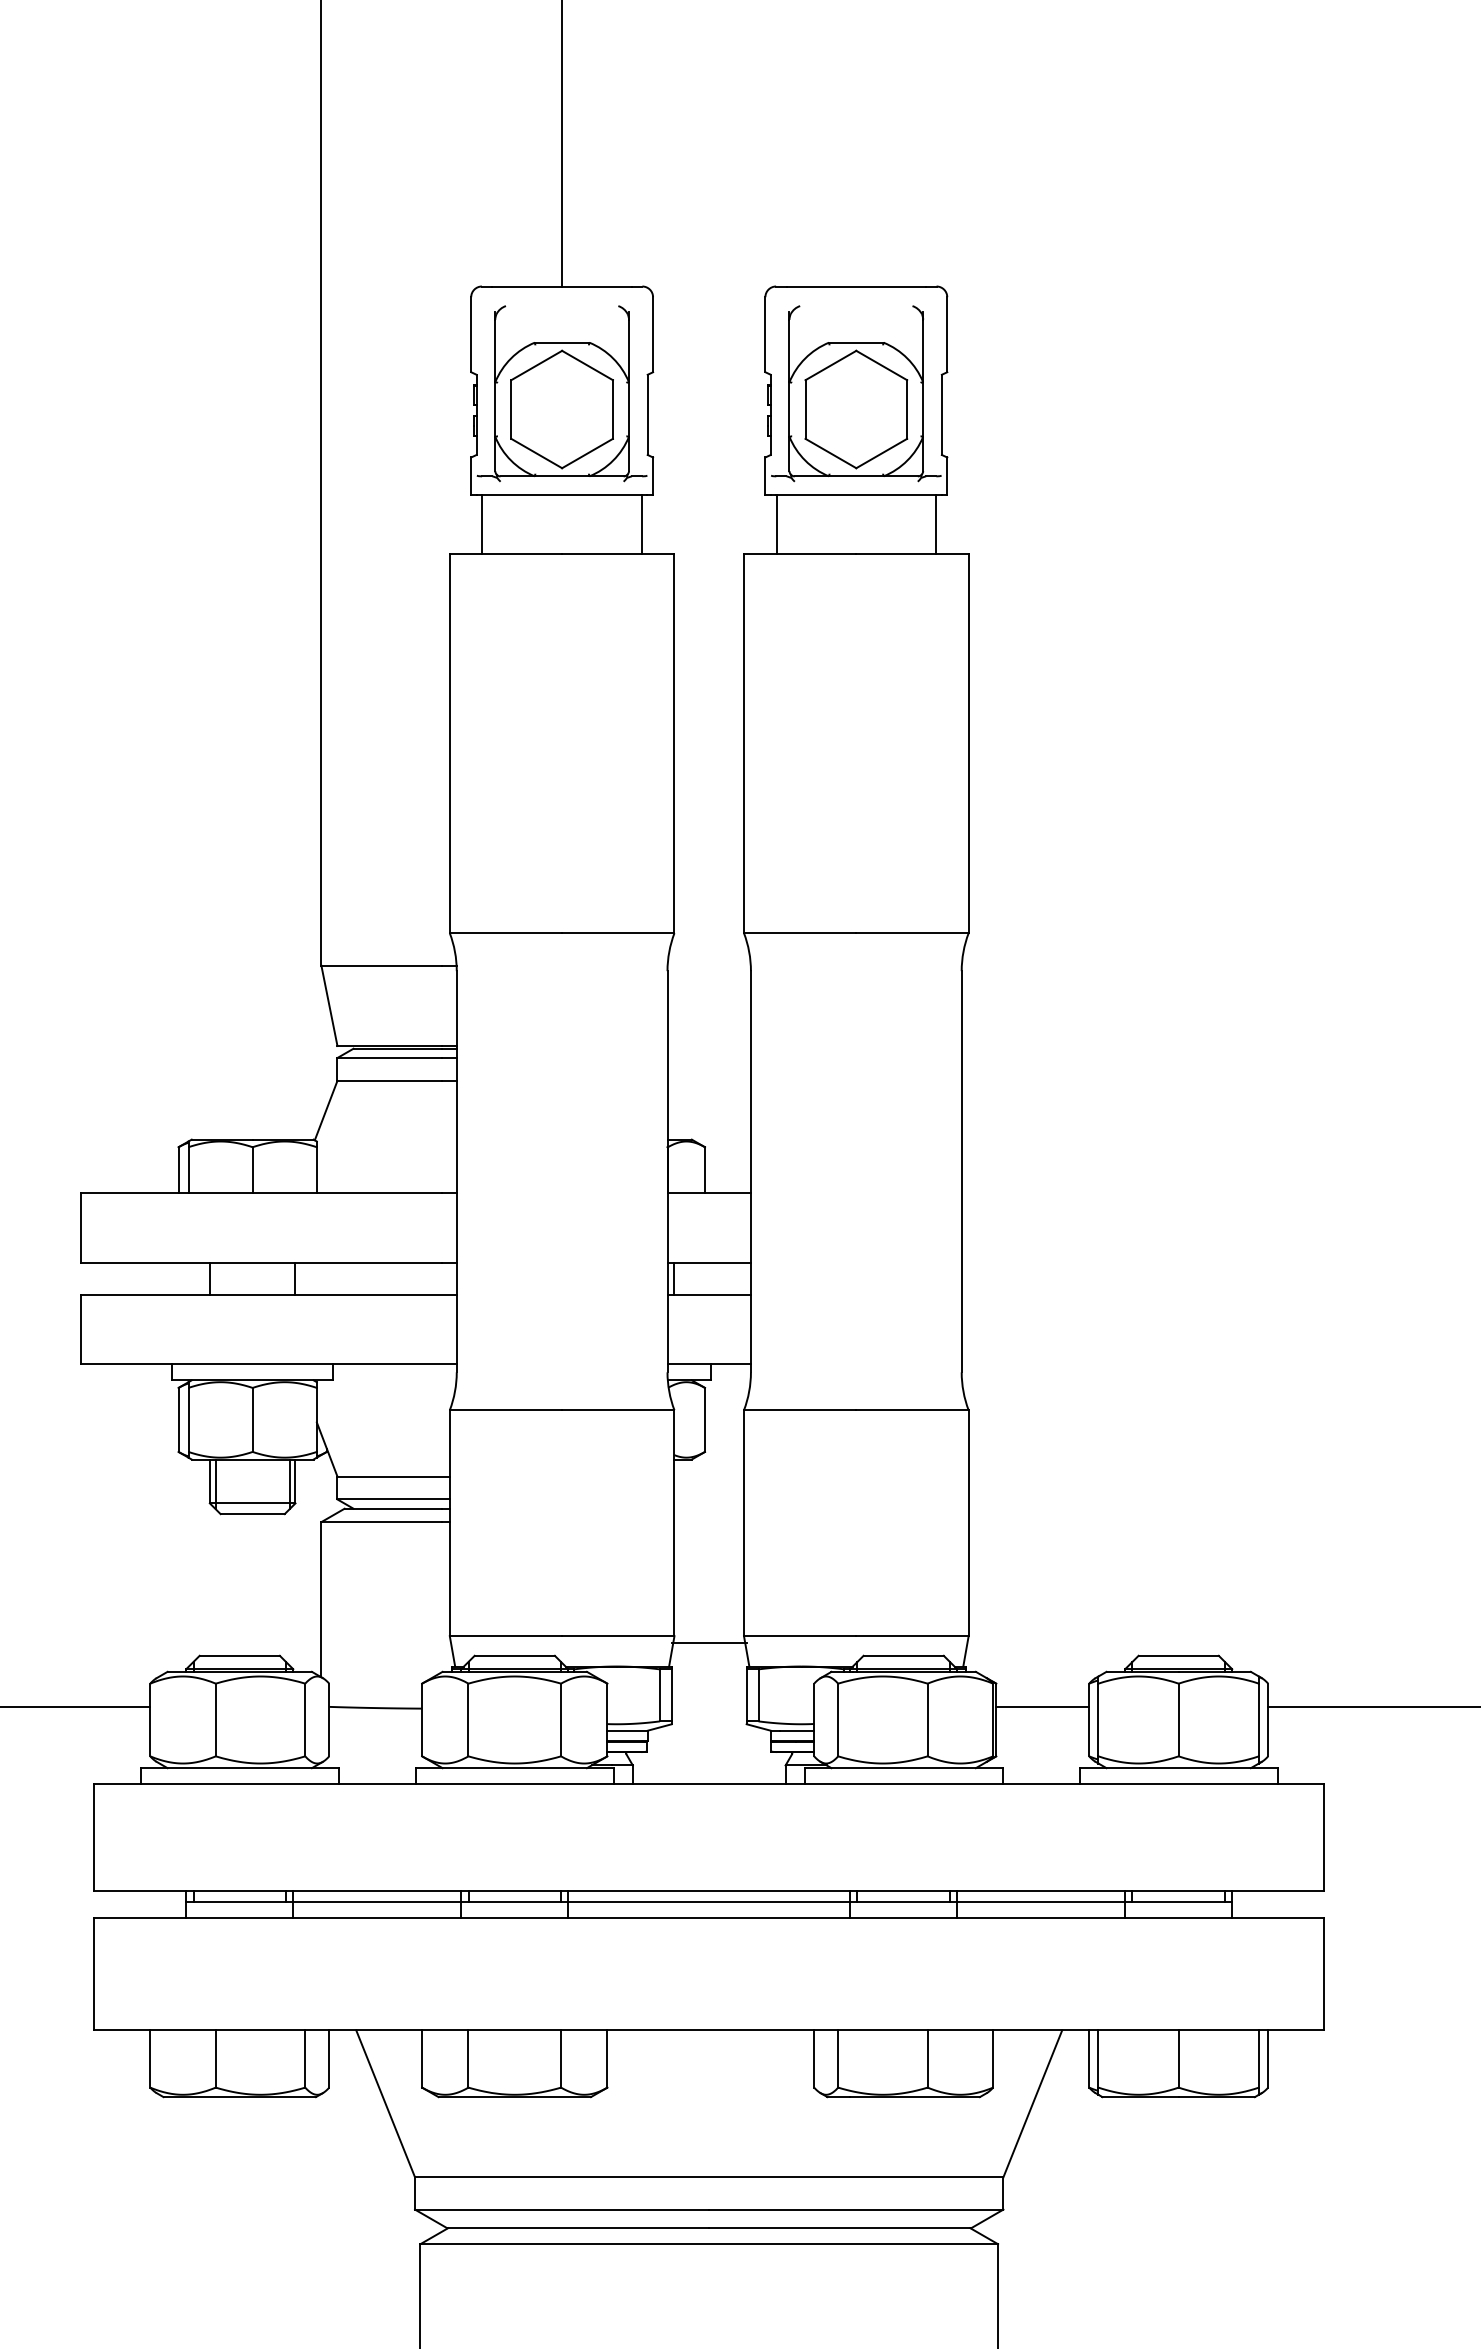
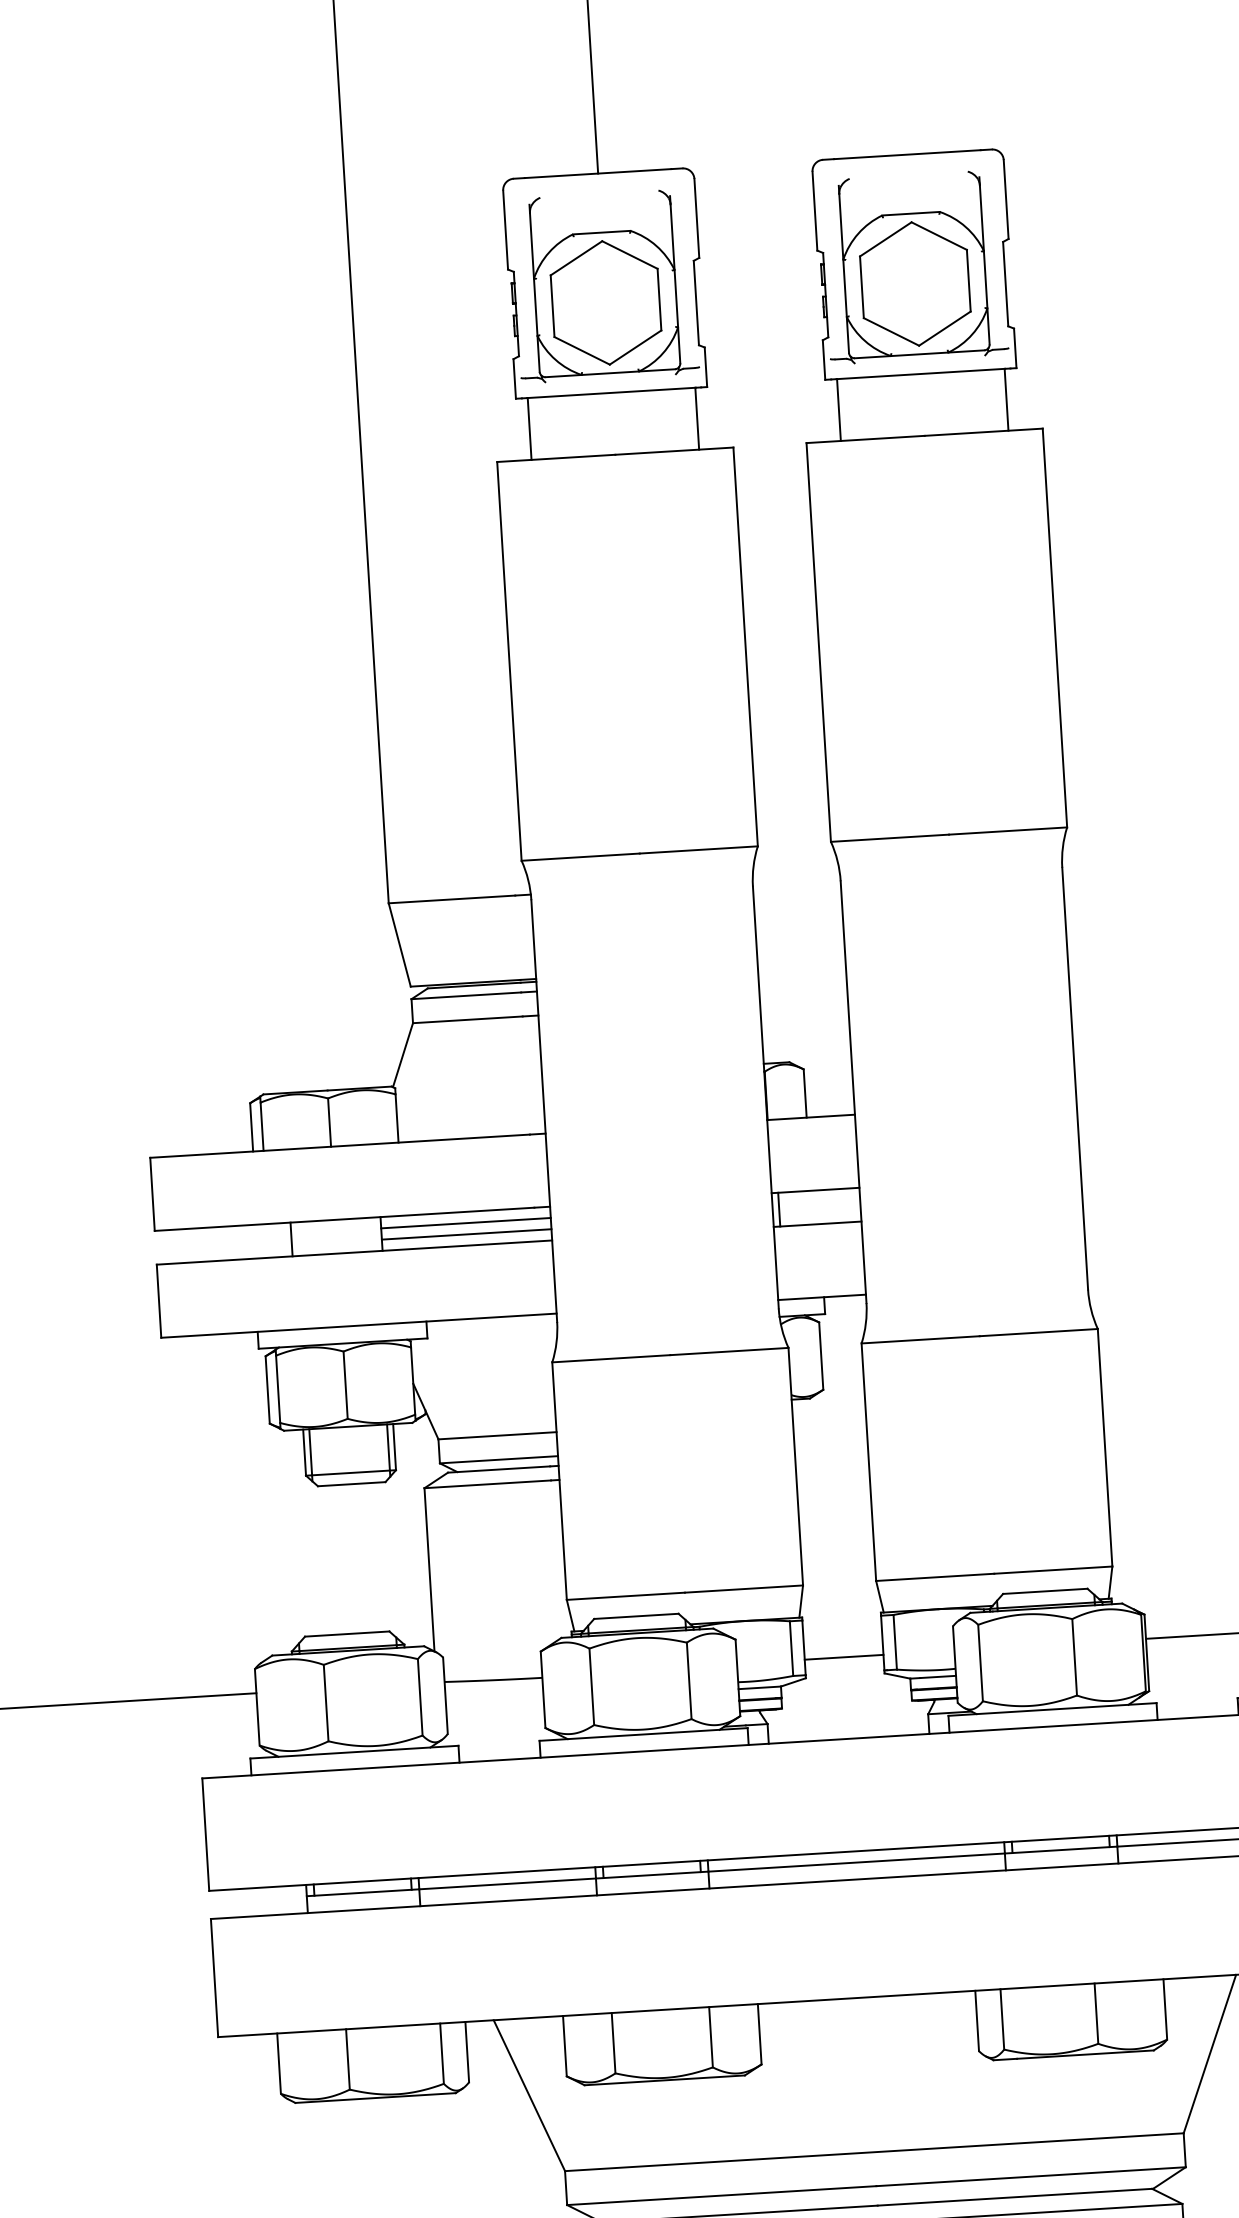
line: (375, 1273) -> (465, 1223), added
line: (375, 1284) -> (466, 1234), added
line: (708, 1642) -> (843, 1657), moved

